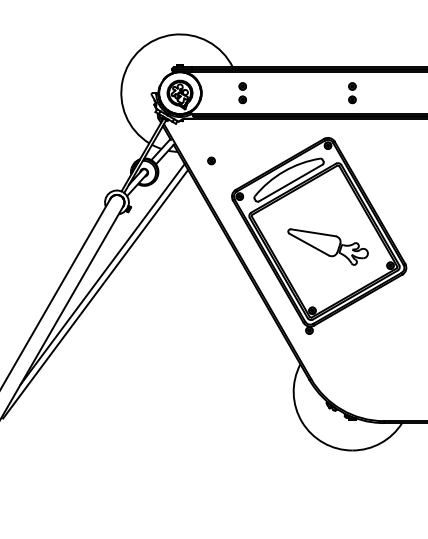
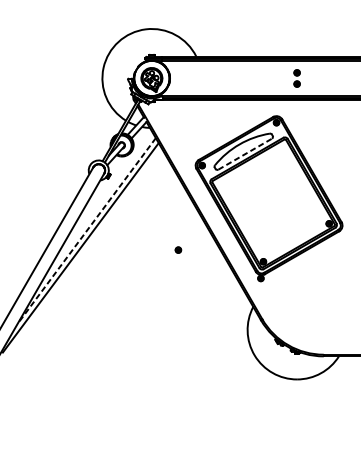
part: (242, 93) -> (204, 78), removed
part: (211, 160) -> (178, 249), moved
line: (290, 183) -> (244, 154), solid -> dashed
part: (327, 246) -> (276, 207), removed
line: (102, 274) -> (86, 231), solid -> dashed

